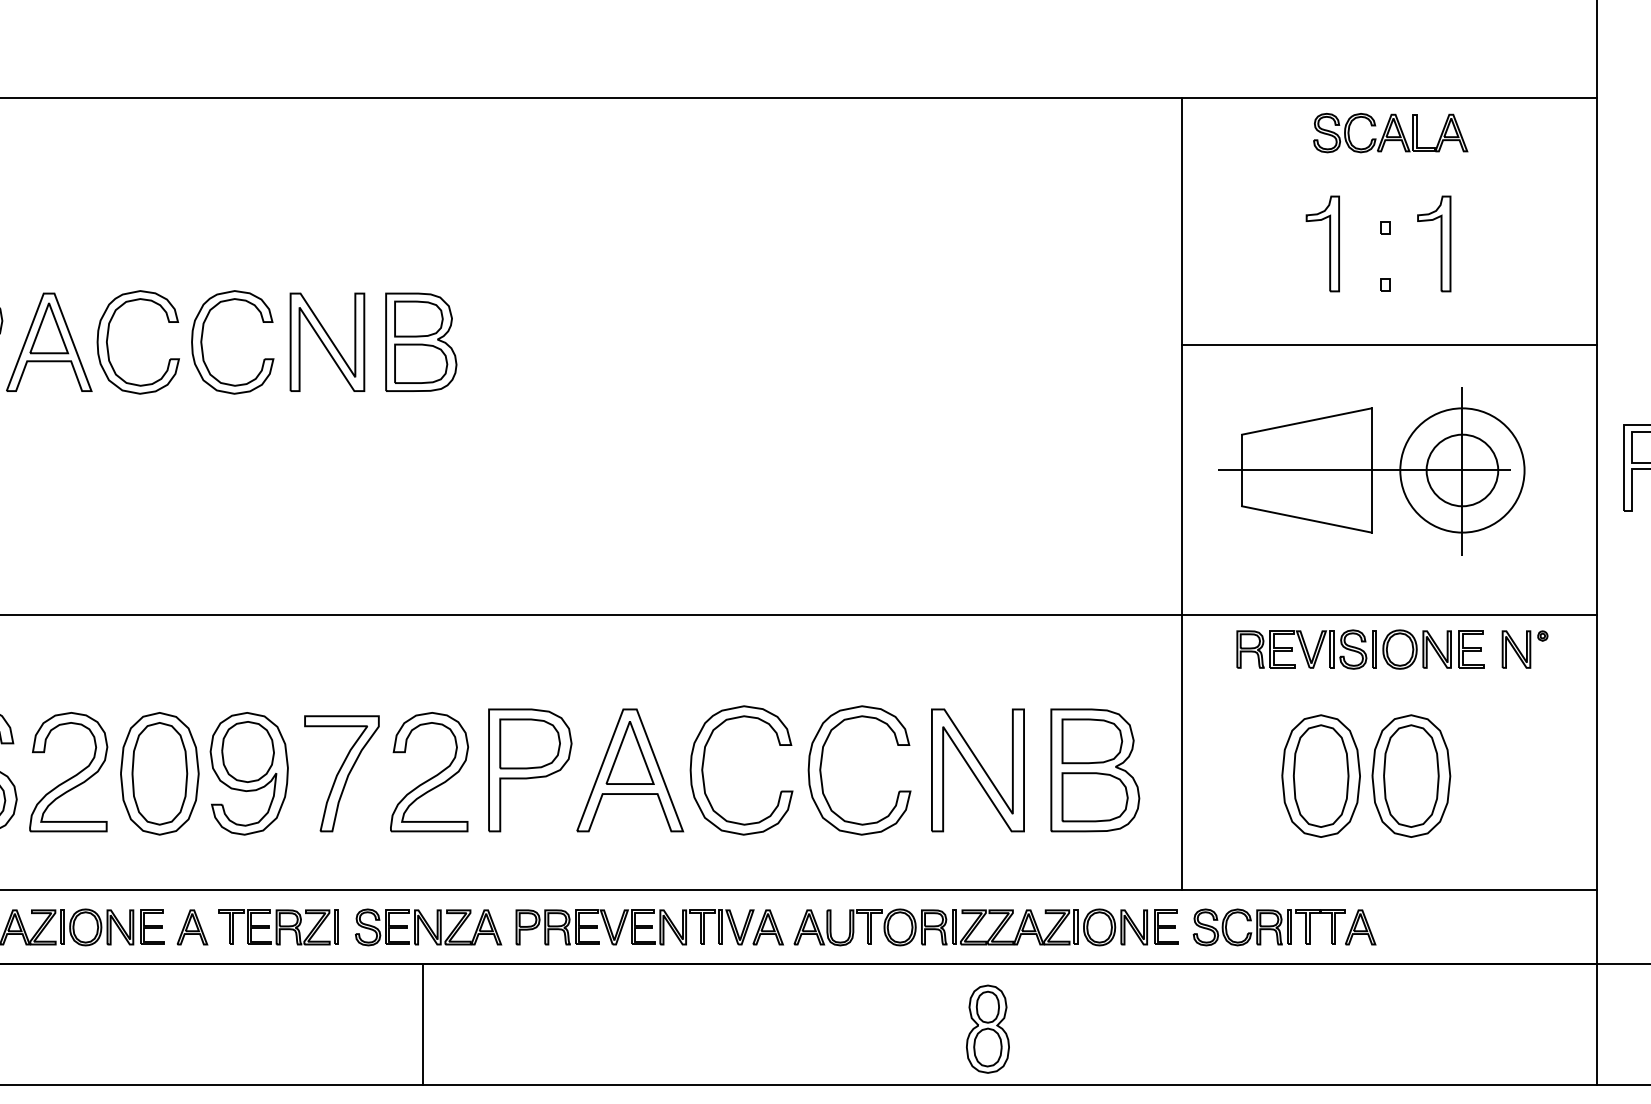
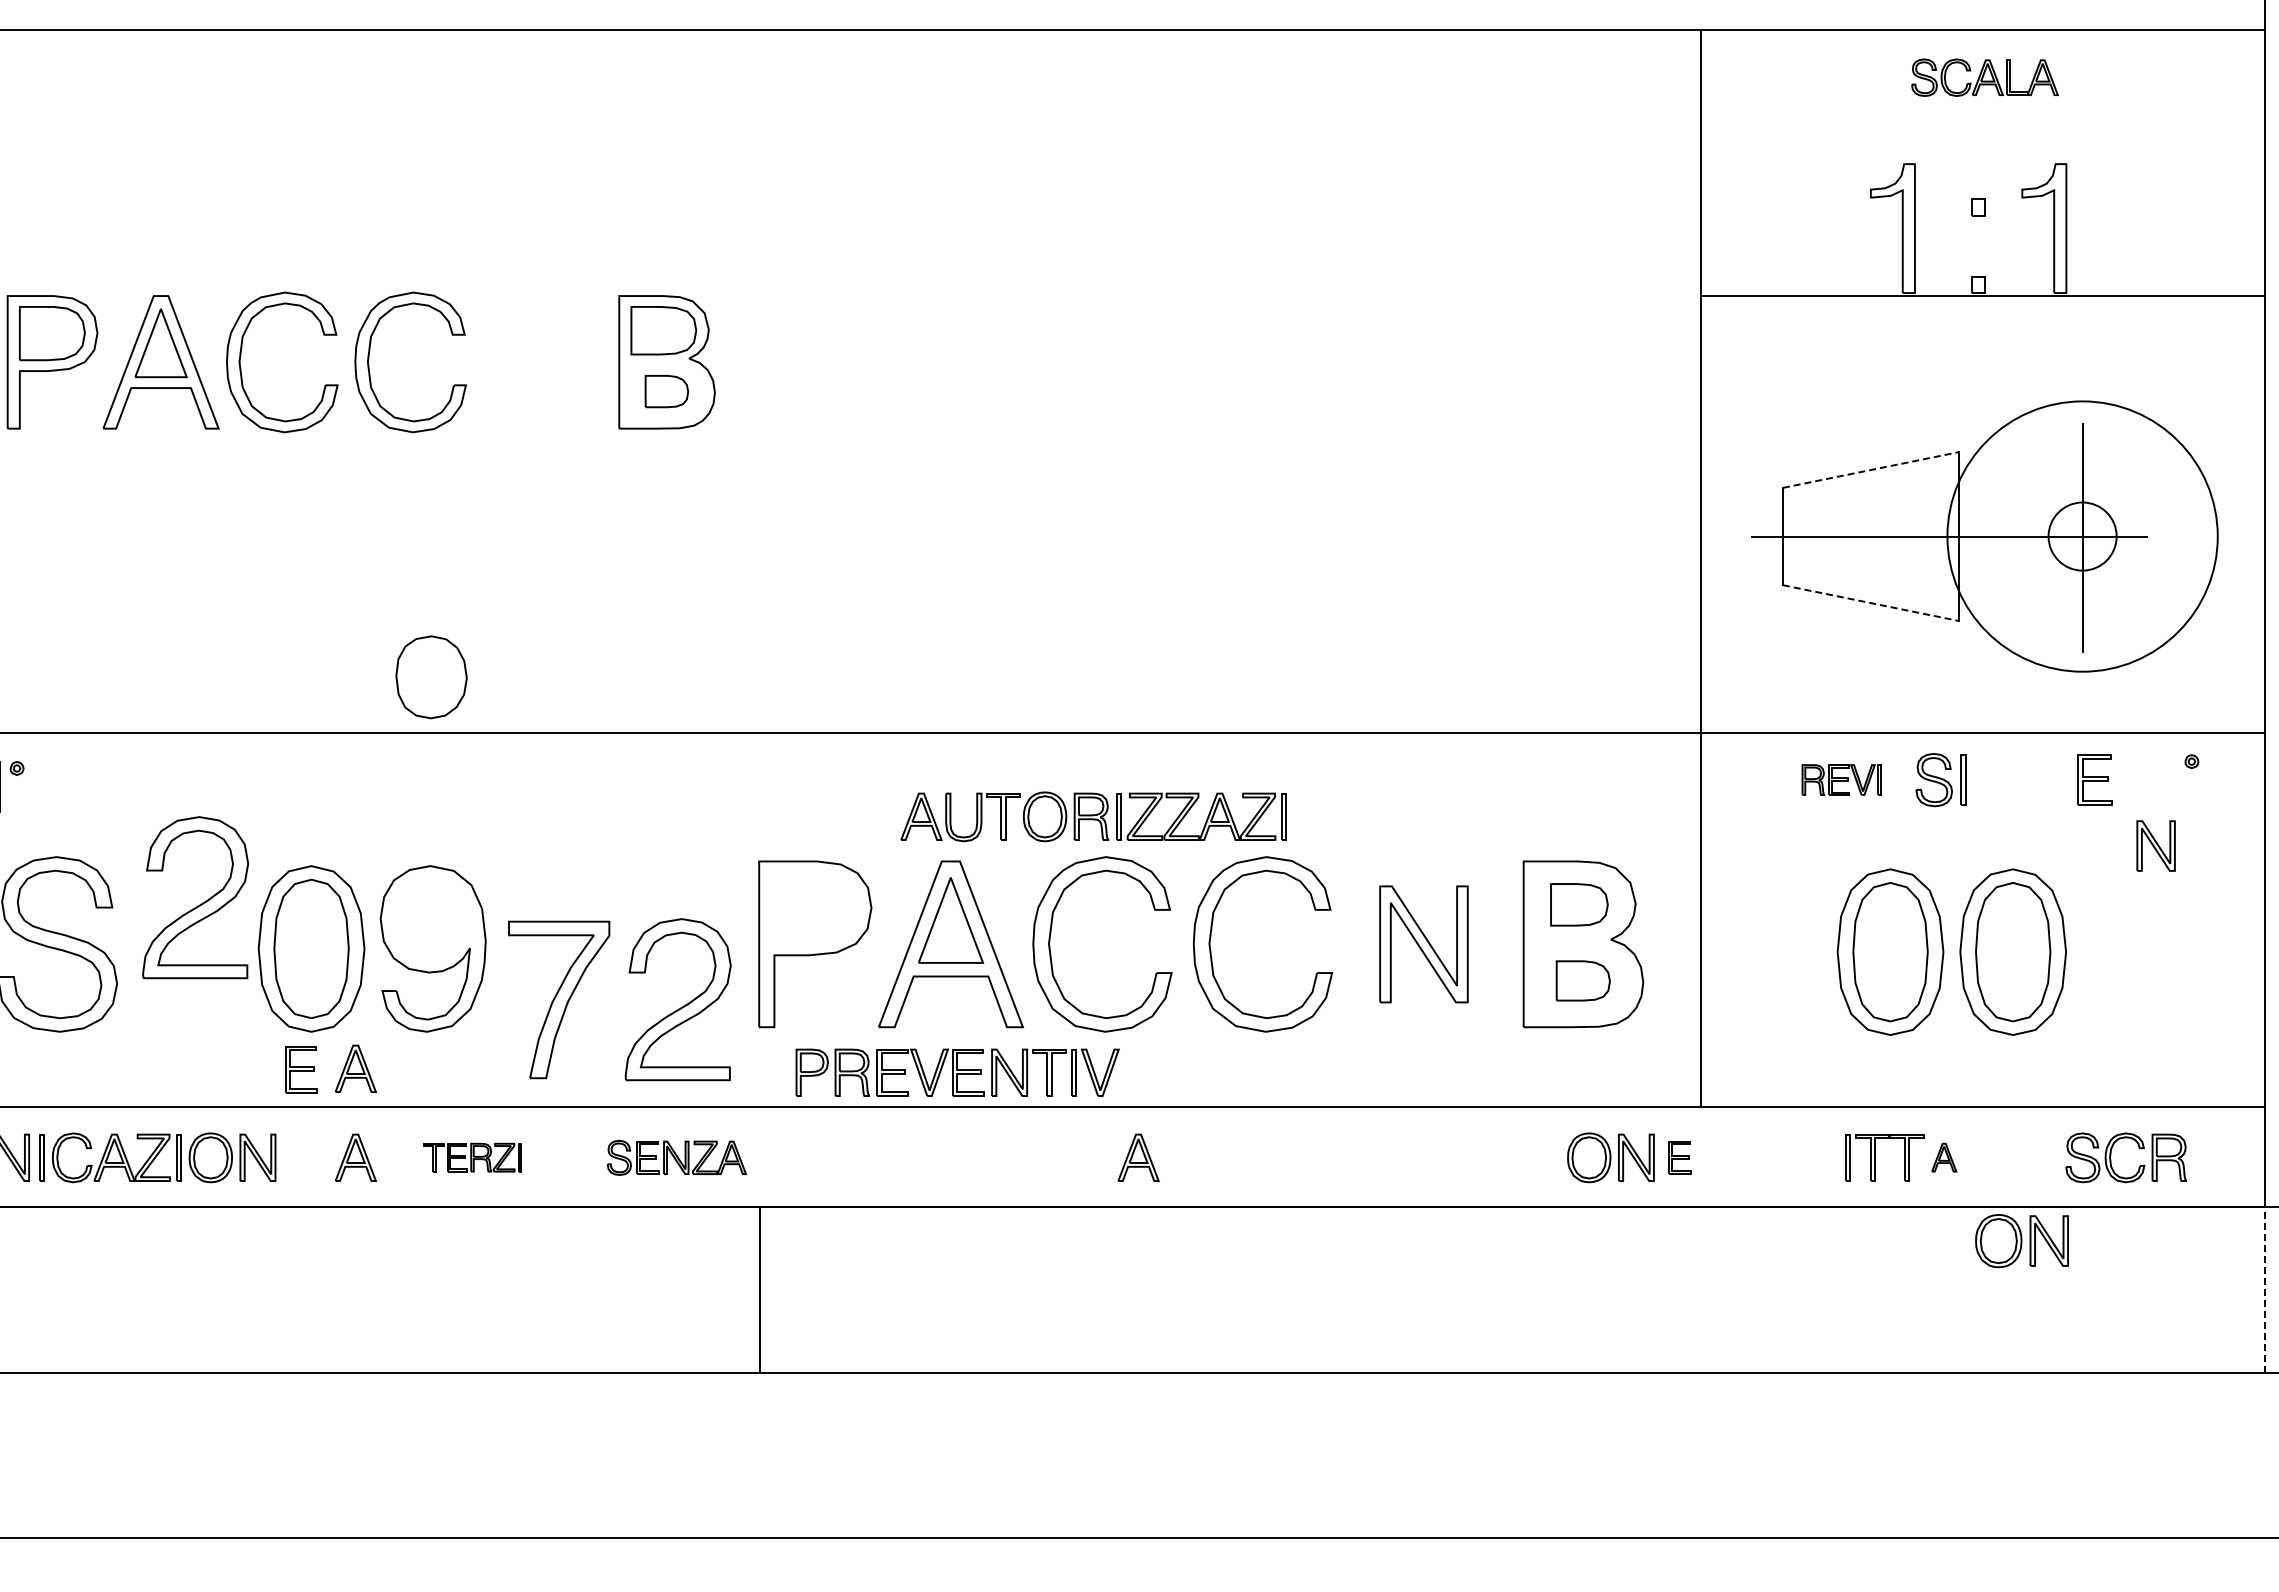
part: (1390, 132) -> (1984, 77), size x0.7
part: (327, 342) -> (539, 362), removed
line: (1389, 344) -> (1983, 296), moved
part: (420, 363) -> (666, 391), size x0.6
line: (1306, 421) -> (1870, 470), solid -> dashed
circle: (1462, 470) -> (2082, 536), size x0.7
circle: (1462, 470) -> (2082, 536), size x1.6
line: (1306, 519) -> (1870, 603), solid -> dashed
part: (1285, 649) -> (1841, 779), size x0.6
part: (1416, 649) -> (2021, 1241), moved
part: (1516, 649) -> (2155, 845), moved
part: (1092, 741) -> (1579, 904), size x0.7
part: (529, 744) -> (814, 908), removed
part: (248, 752) -> (431, 677), moved
part: (977, 770) -> (1423, 944), size x0.7
part: (342, 773) -> (559, 999), moved
part: (433, 776) -> (683, 1005), moved
part: (71, 777) -> (199, 904), moved
part: (1095, 797) -> (1583, 980), size x0.6
part: (192, 861) -> (355, 1068), added
part: (1226, 926) -> (2111, 1156), moved
part: (152, 927) -> (301, 1069), moved
part: (278, 927) -> (472, 1157), size x0.6
part: (428, 927) -> (676, 1157), size x0.7
part: (634, 927) -> (957, 1072), moved
part: (935, 927) -> (1093, 816), moved
part: (1165, 927) -> (1679, 1157), size x0.7
part: (1360, 927) -> (1944, 1157), size x0.6
line: (423, 1024) -> (759, 1289), moved
line: (1596, 1024) -> (2265, 1289), solid -> dashed
part: (987, 1029) -> (1437, 1296), removed

